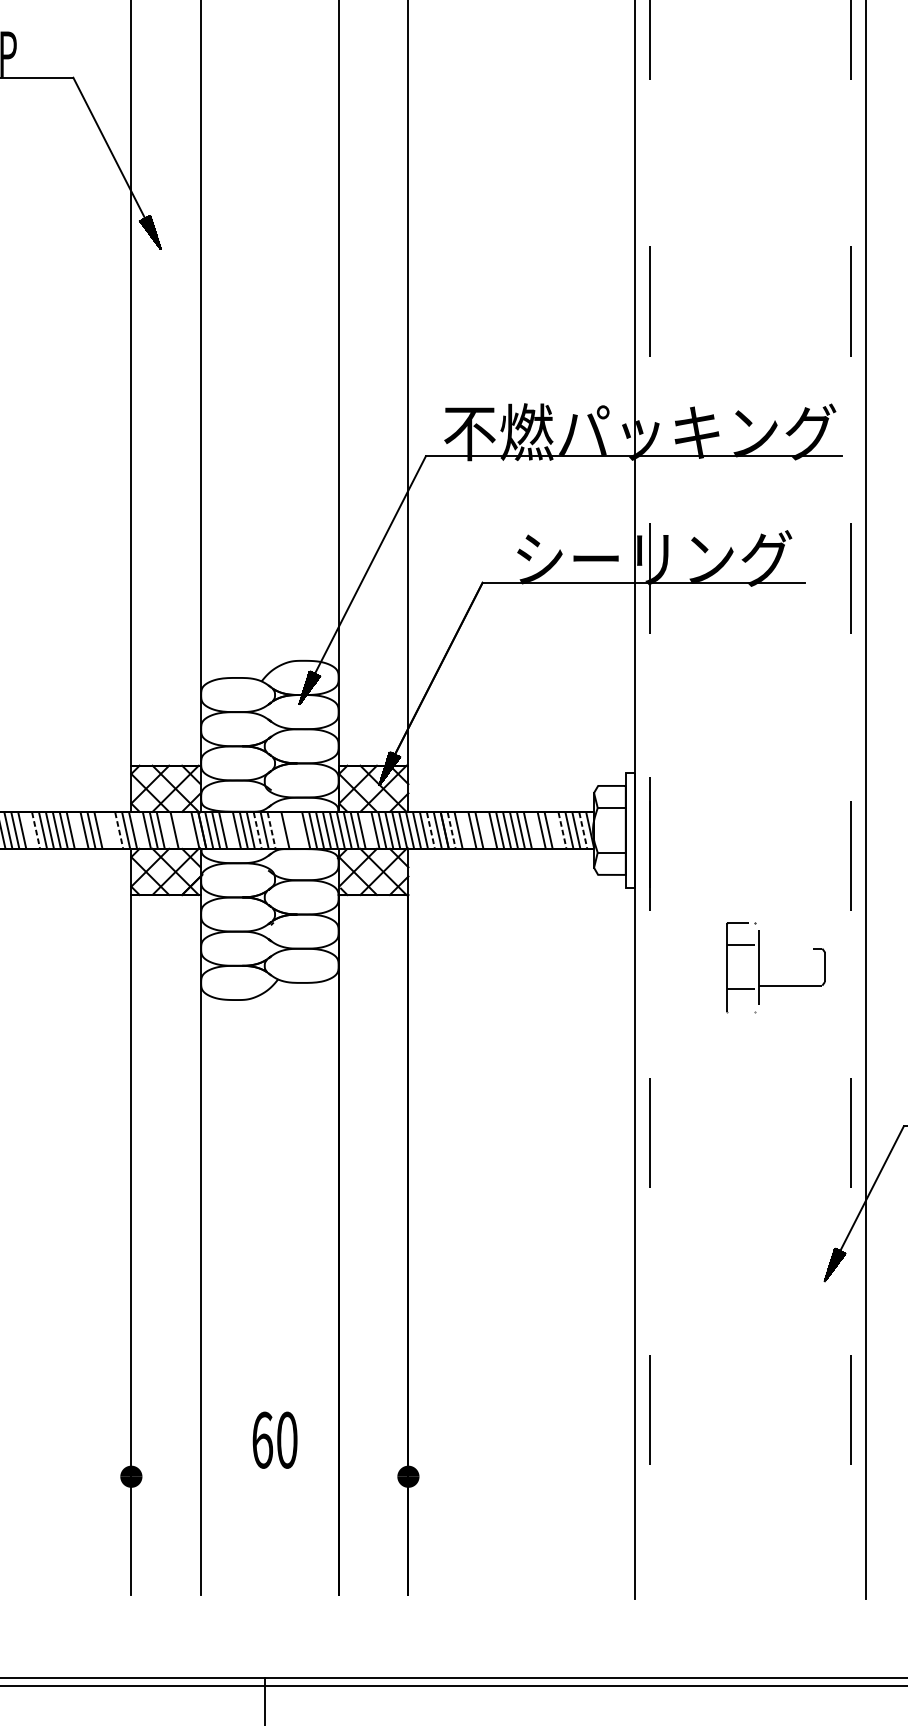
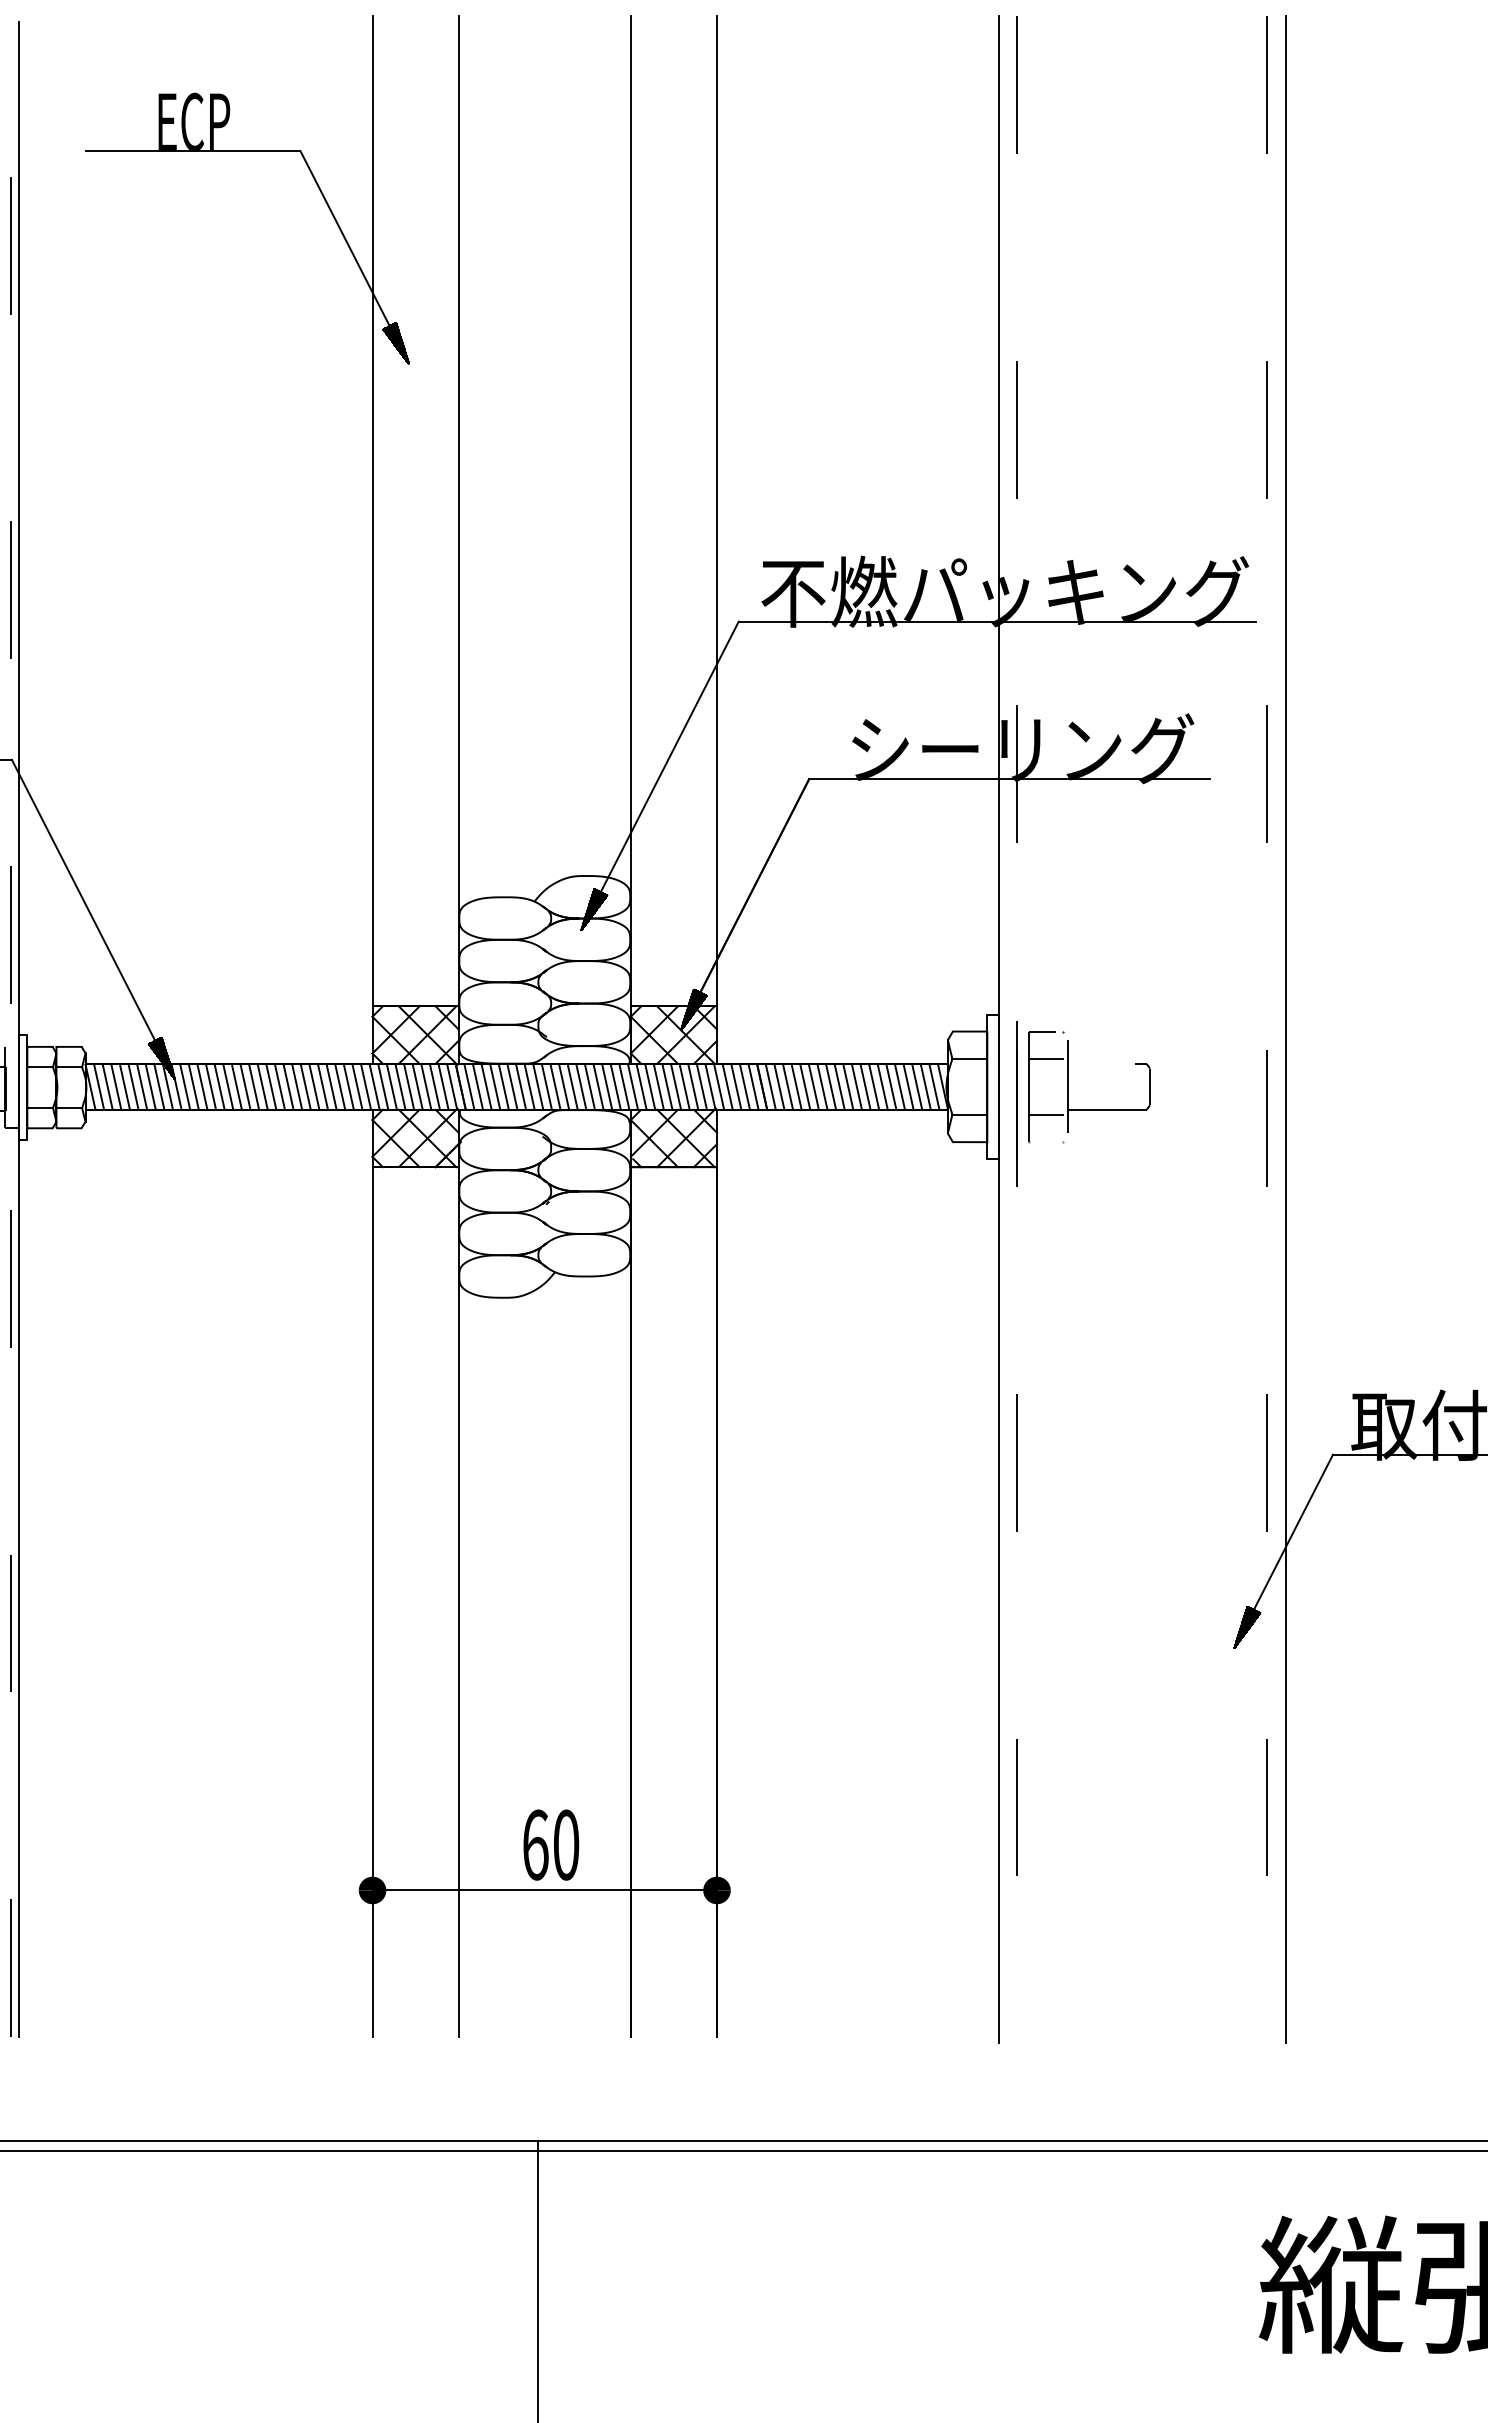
line: (29, 830) -> (245, 1086), added
line: (36, 830) -> (254, 1086), dashed -> solid
line: (77, 830) -> (305, 1086), added
line: (105, 830) -> (340, 1086), added
line: (112, 830) -> (348, 1086), added
line: (119, 830) -> (357, 1086), dashed -> solid
line: (140, 830) -> (383, 1086), added
line: (167, 830) -> (417, 1086), added
line: (181, 830) -> (434, 1086), added
line: (188, 830) -> (443, 1086), added
line: (230, 830) -> (495, 1086), added
line: (257, 830) -> (529, 1086), dashed -> solid
line: (271, 830) -> (546, 1086), dashed -> solid
line: (278, 830) -> (555, 1086), added
line: (292, 830) -> (572, 1086), added
line: (299, 830) -> (581, 1086), added
line: (368, 830) -> (667, 1086), added
line: (430, 830) -> (744, 1086), dashed -> solid
line: (451, 830) -> (770, 1086), dashed -> solid
line: (465, 830) -> (787, 1086), added
line: (486, 830) -> (813, 1086), added
line: (534, 830) -> (873, 1086), added
line: (555, 830) -> (899, 1086), added
line: (562, 830) -> (908, 1086), dashed -> solid
line: (583, 830) -> (934, 1086), dashed -> solid
part: (759, 967) -> (1068, 1087), moved
line: (269, 1476) -> (544, 1890), added

